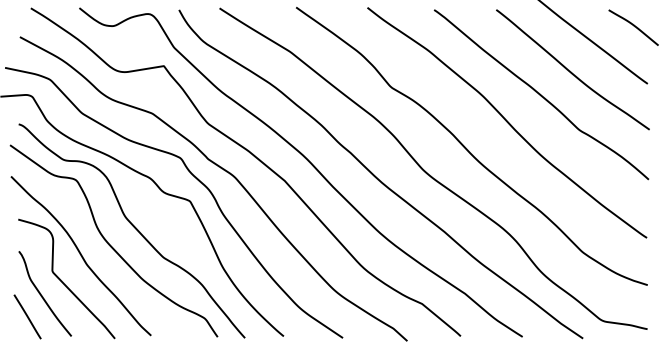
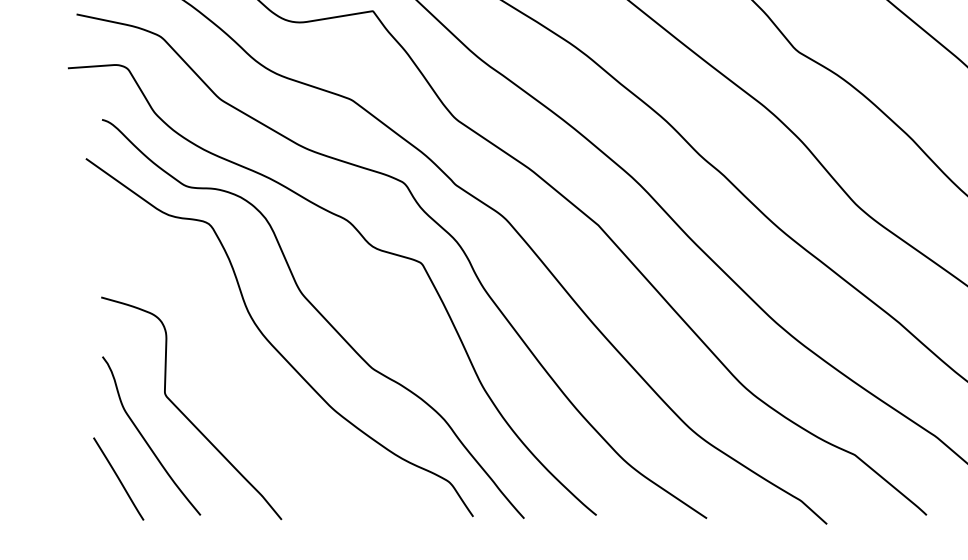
curve: (80, 255) -> (217, 364), removed

